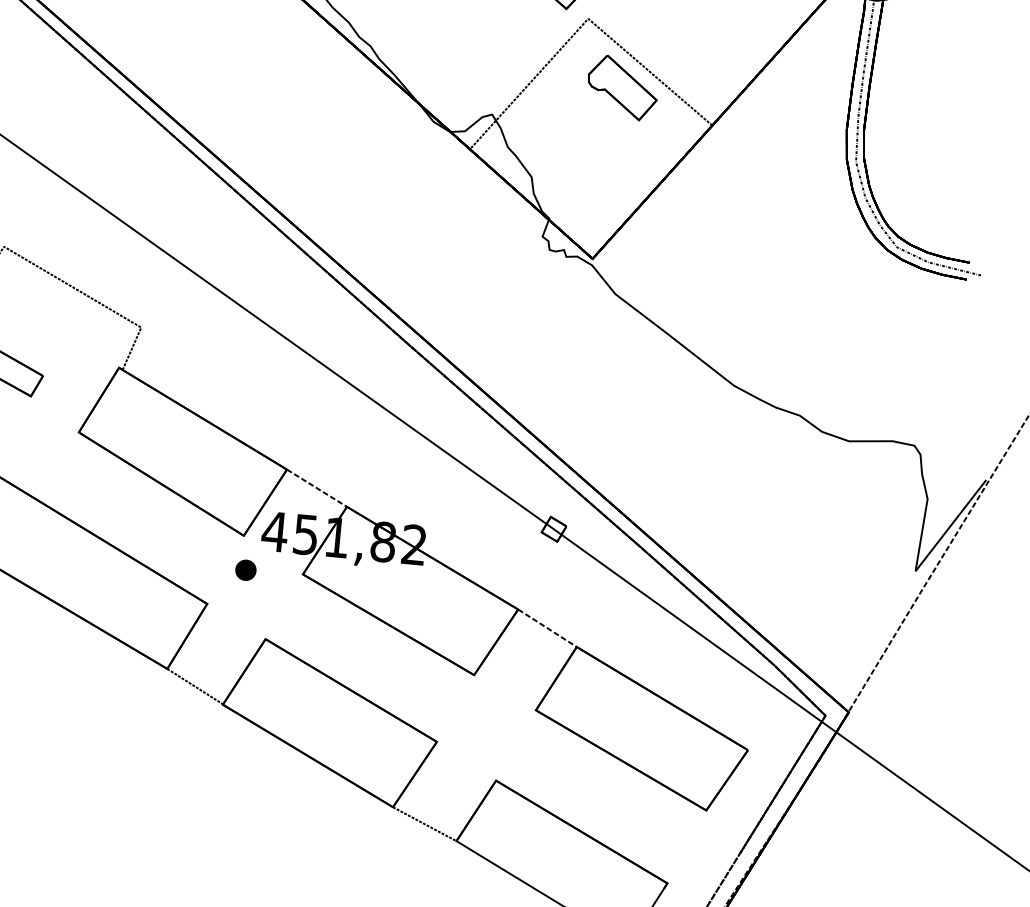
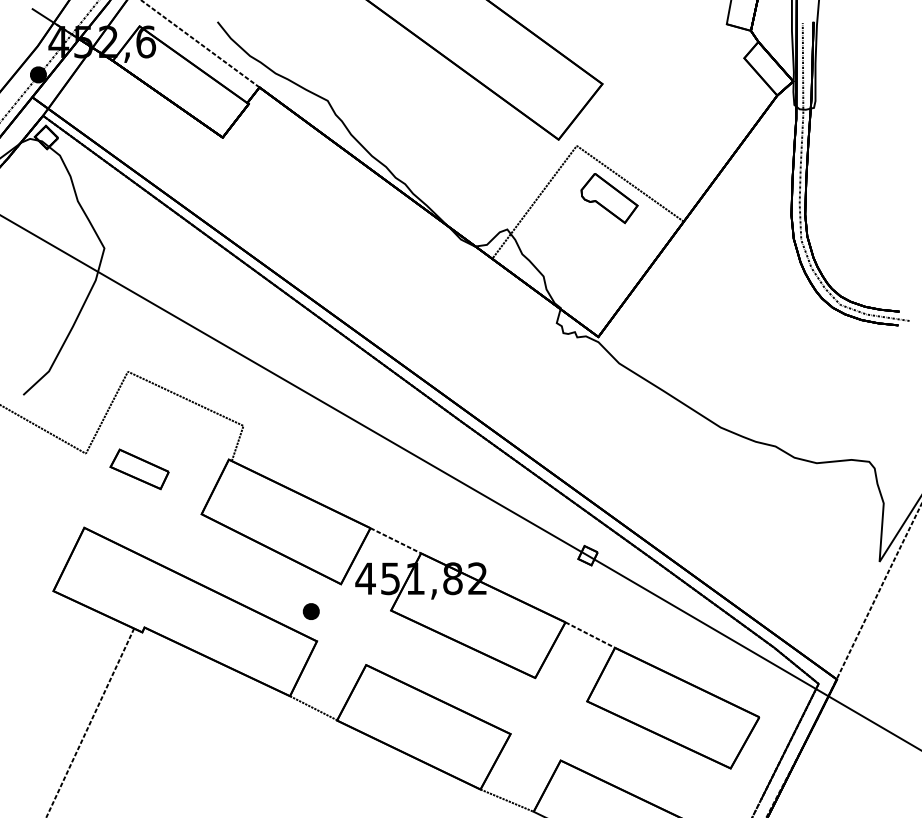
part: (244, 570) -> (310, 611), moved

